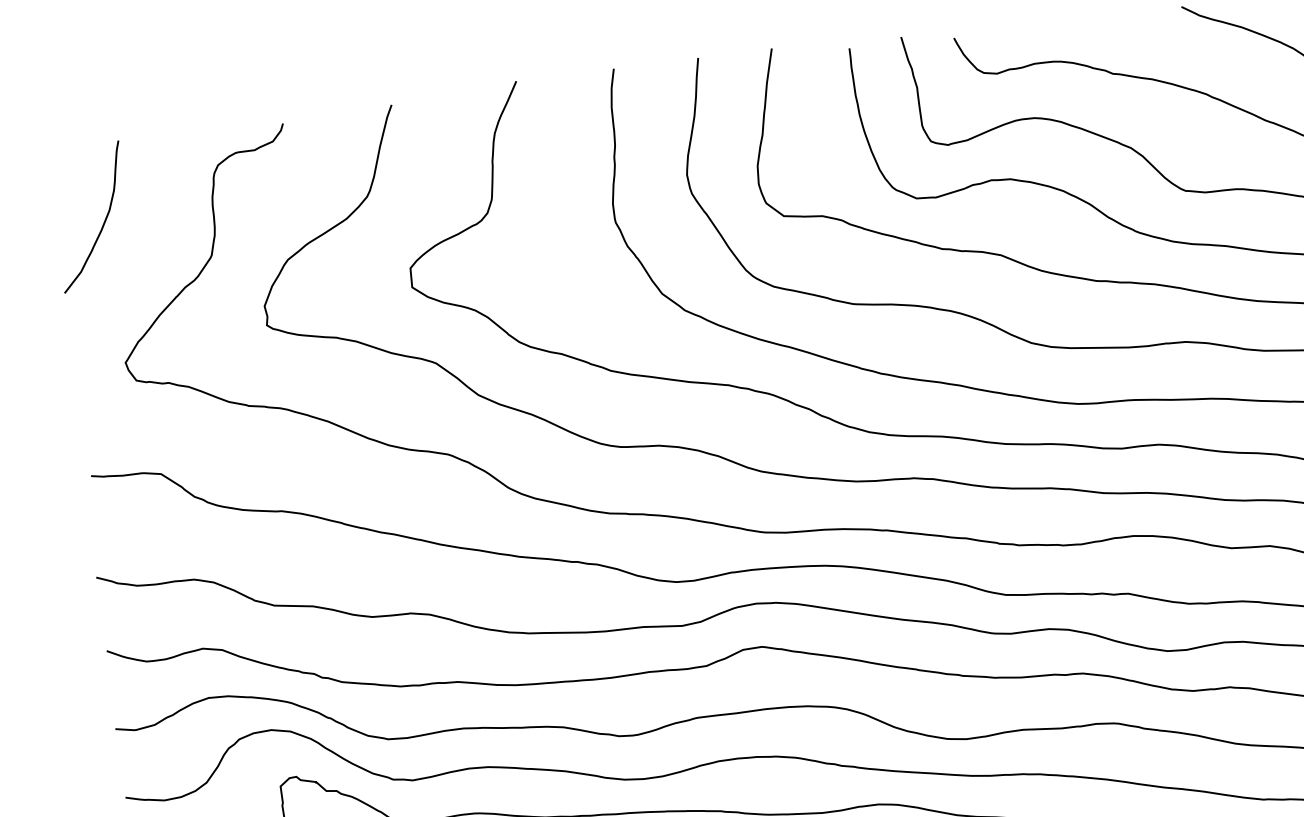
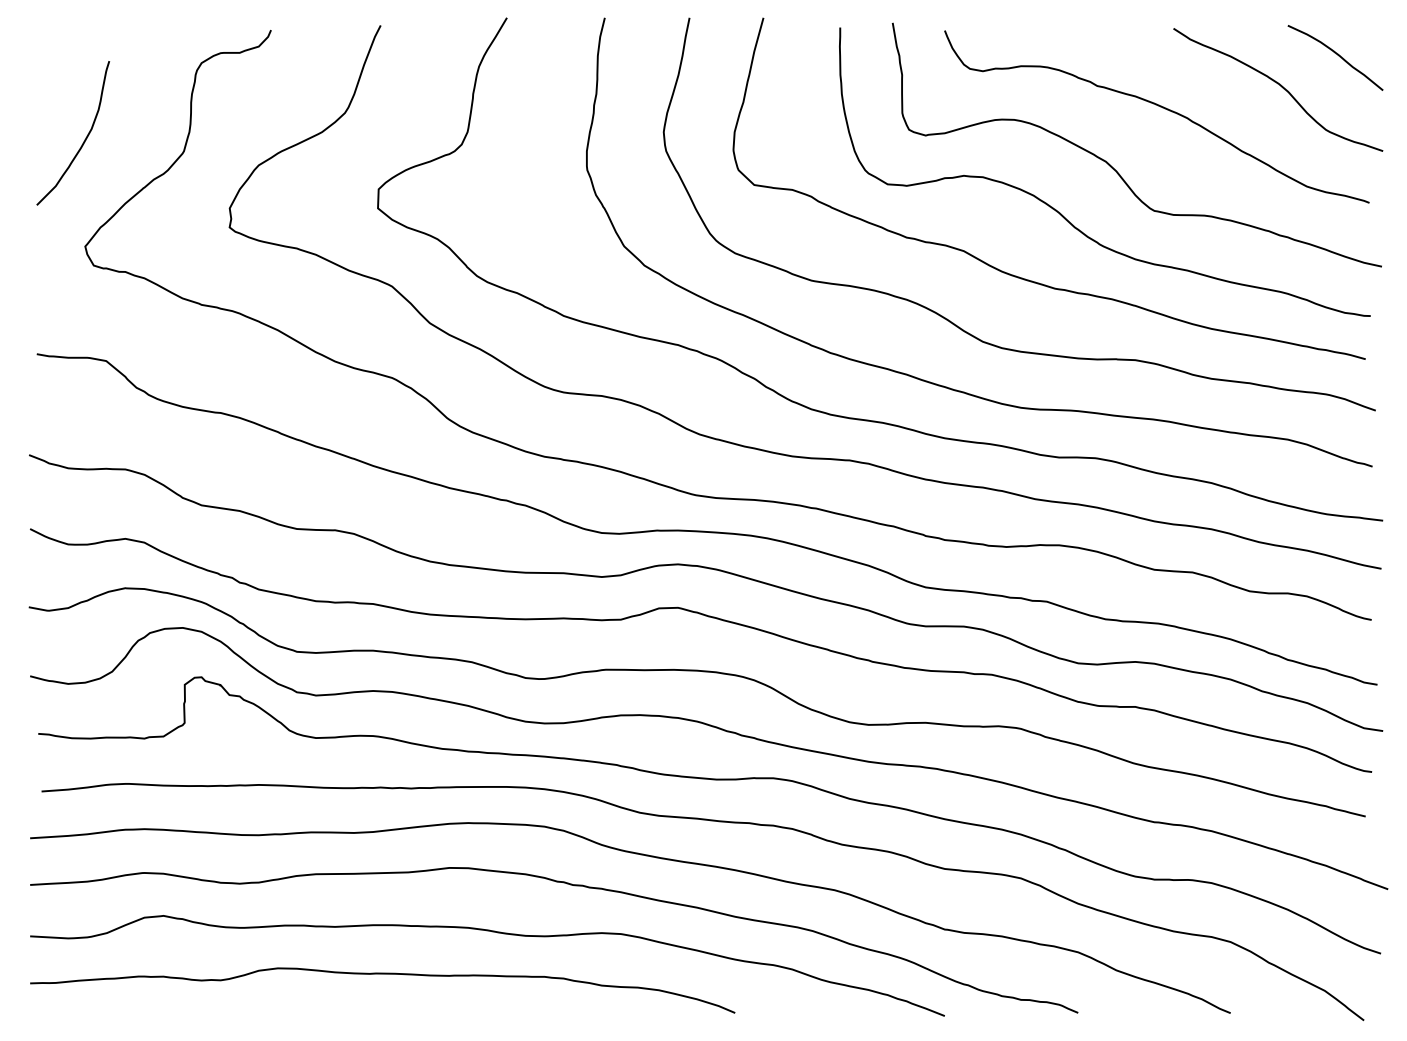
curve: (103, 221) -> (84, 139), moved

